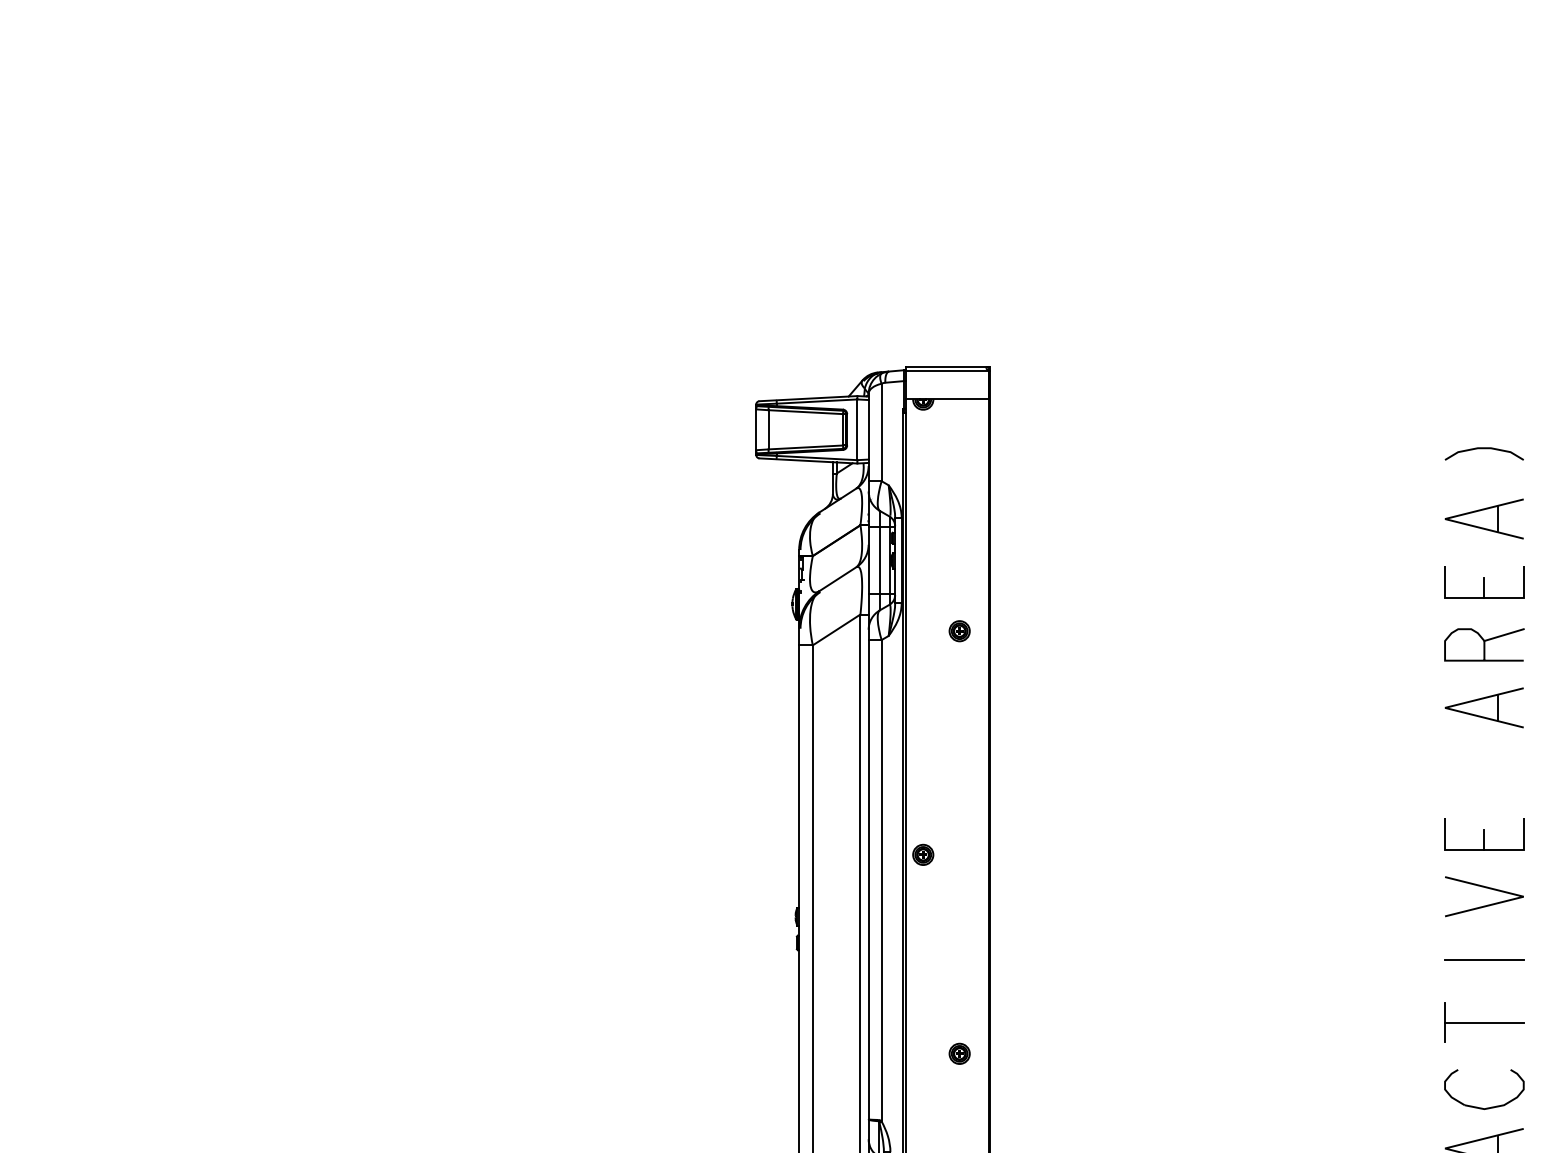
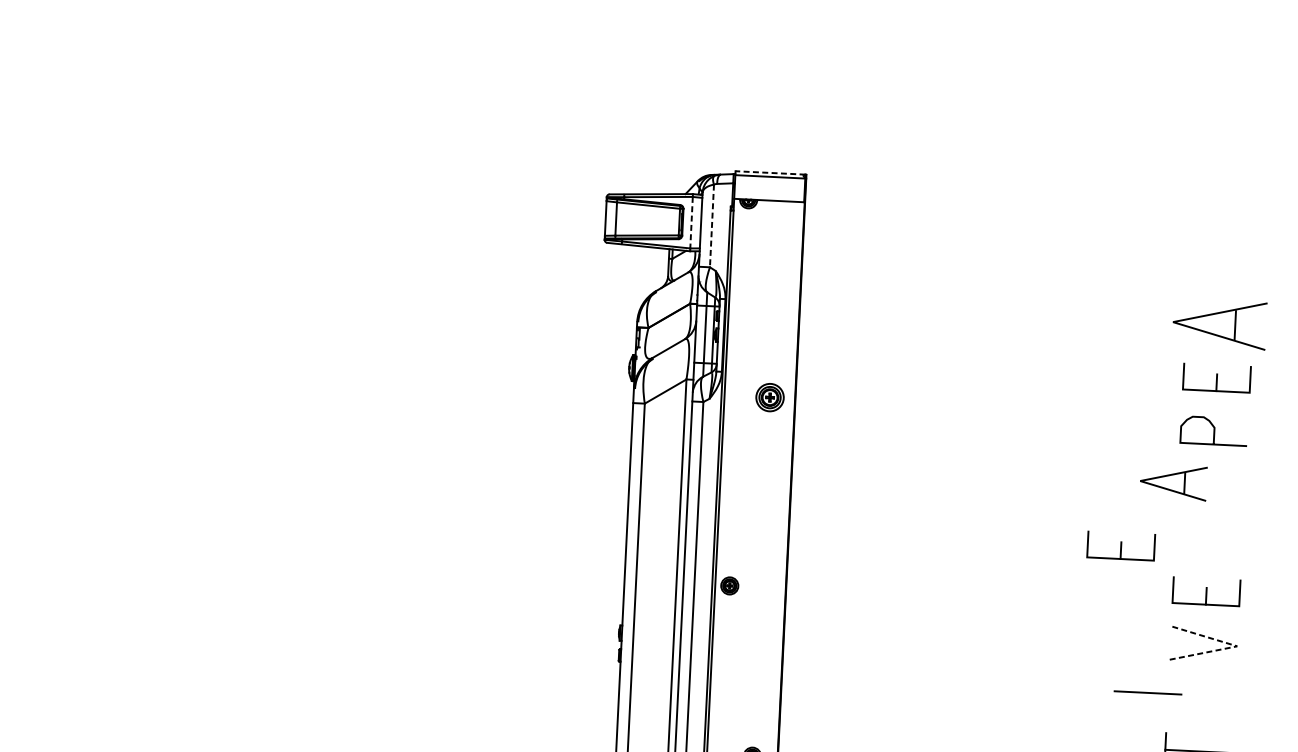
line: (946, 366) -> (769, 172), solid -> dashed
line: (857, 430) -> (691, 223), solid -> dashed
line: (881, 432) -> (711, 225), solid -> dashed
curve: (1483, 449) -> (1221, 265), removed
part: (1483, 518) -> (1218, 323), size x1.4
part: (959, 631) -> (769, 397), size x1.6
line: (1503, 635) -> (1230, 423), removed
part: (1483, 707) -> (1172, 482), moved
part: (1381, 785) -> (1121, 546), added
line: (1523, 896) -> (1237, 646), solid -> dashed
line: (1484, 959) -> (1148, 692), moved

